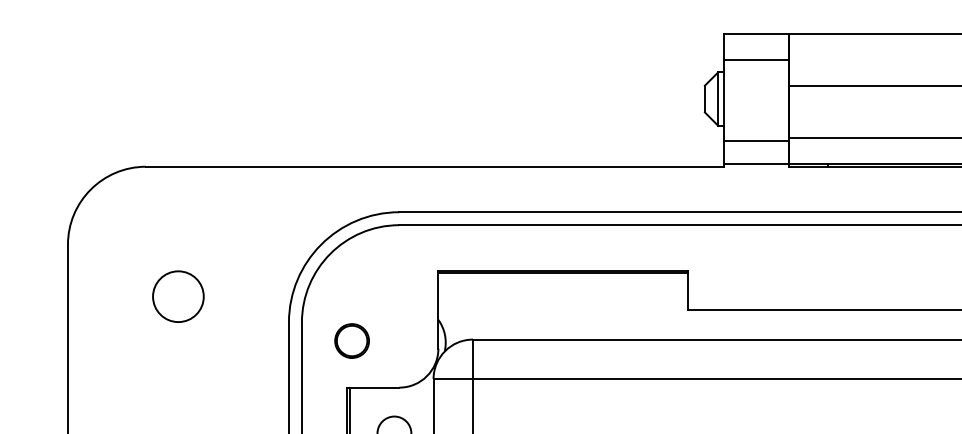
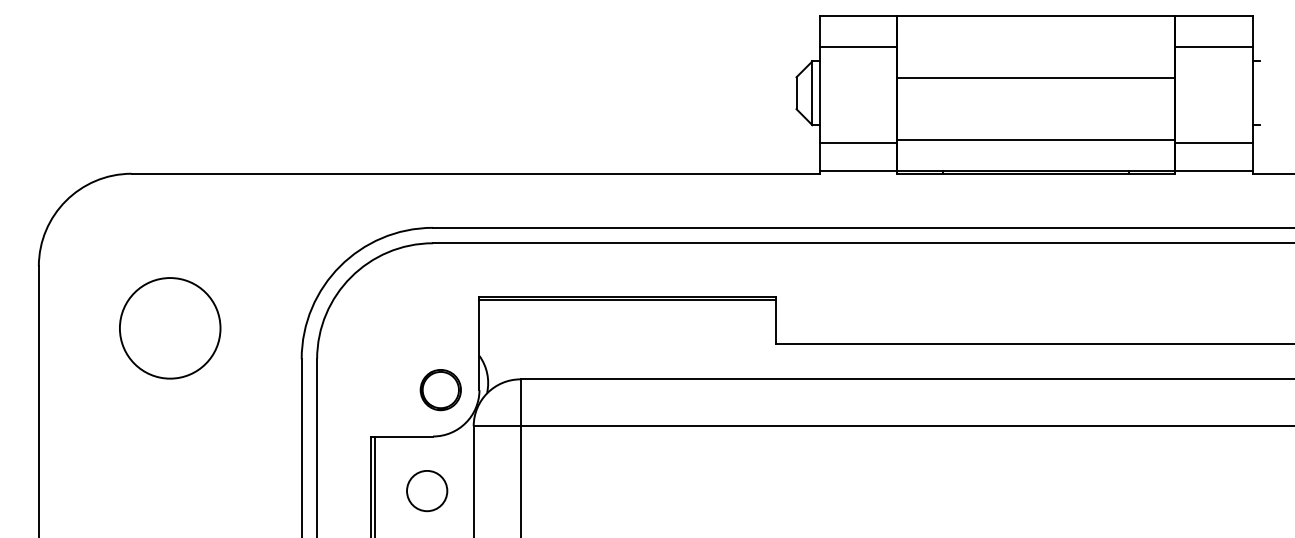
circle: (177, 296) -> (169, 328), size x1.67
part: (351, 341) -> (440, 390), moved

